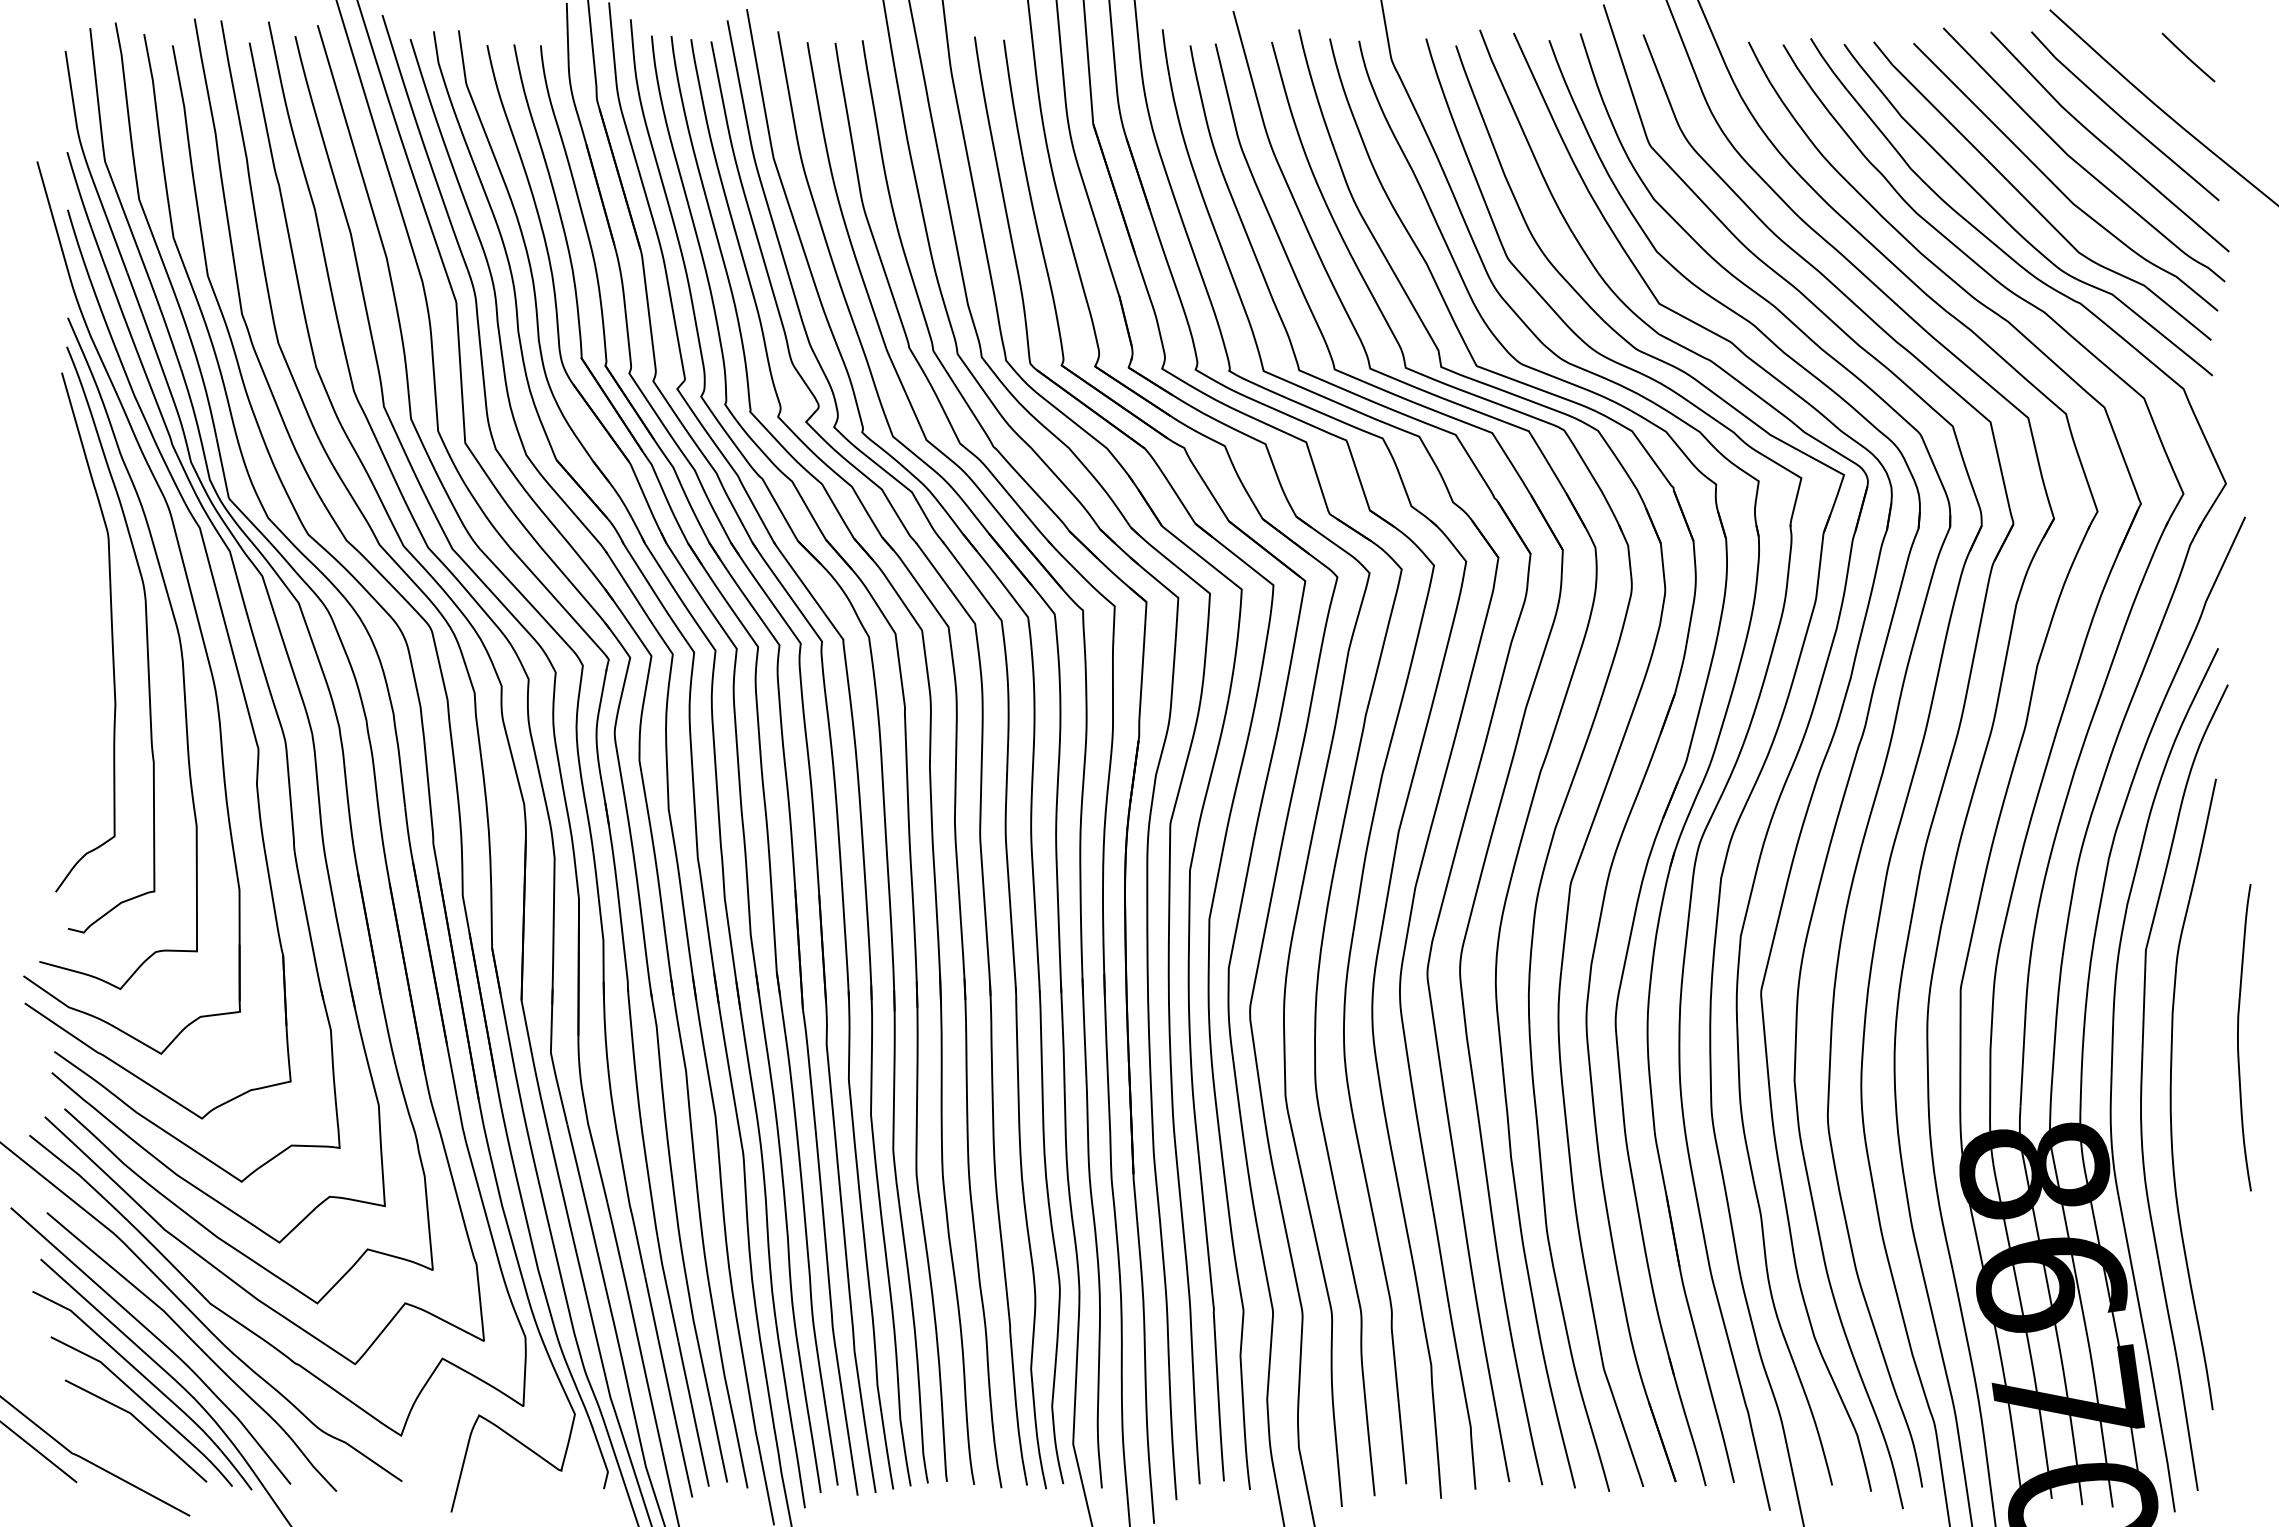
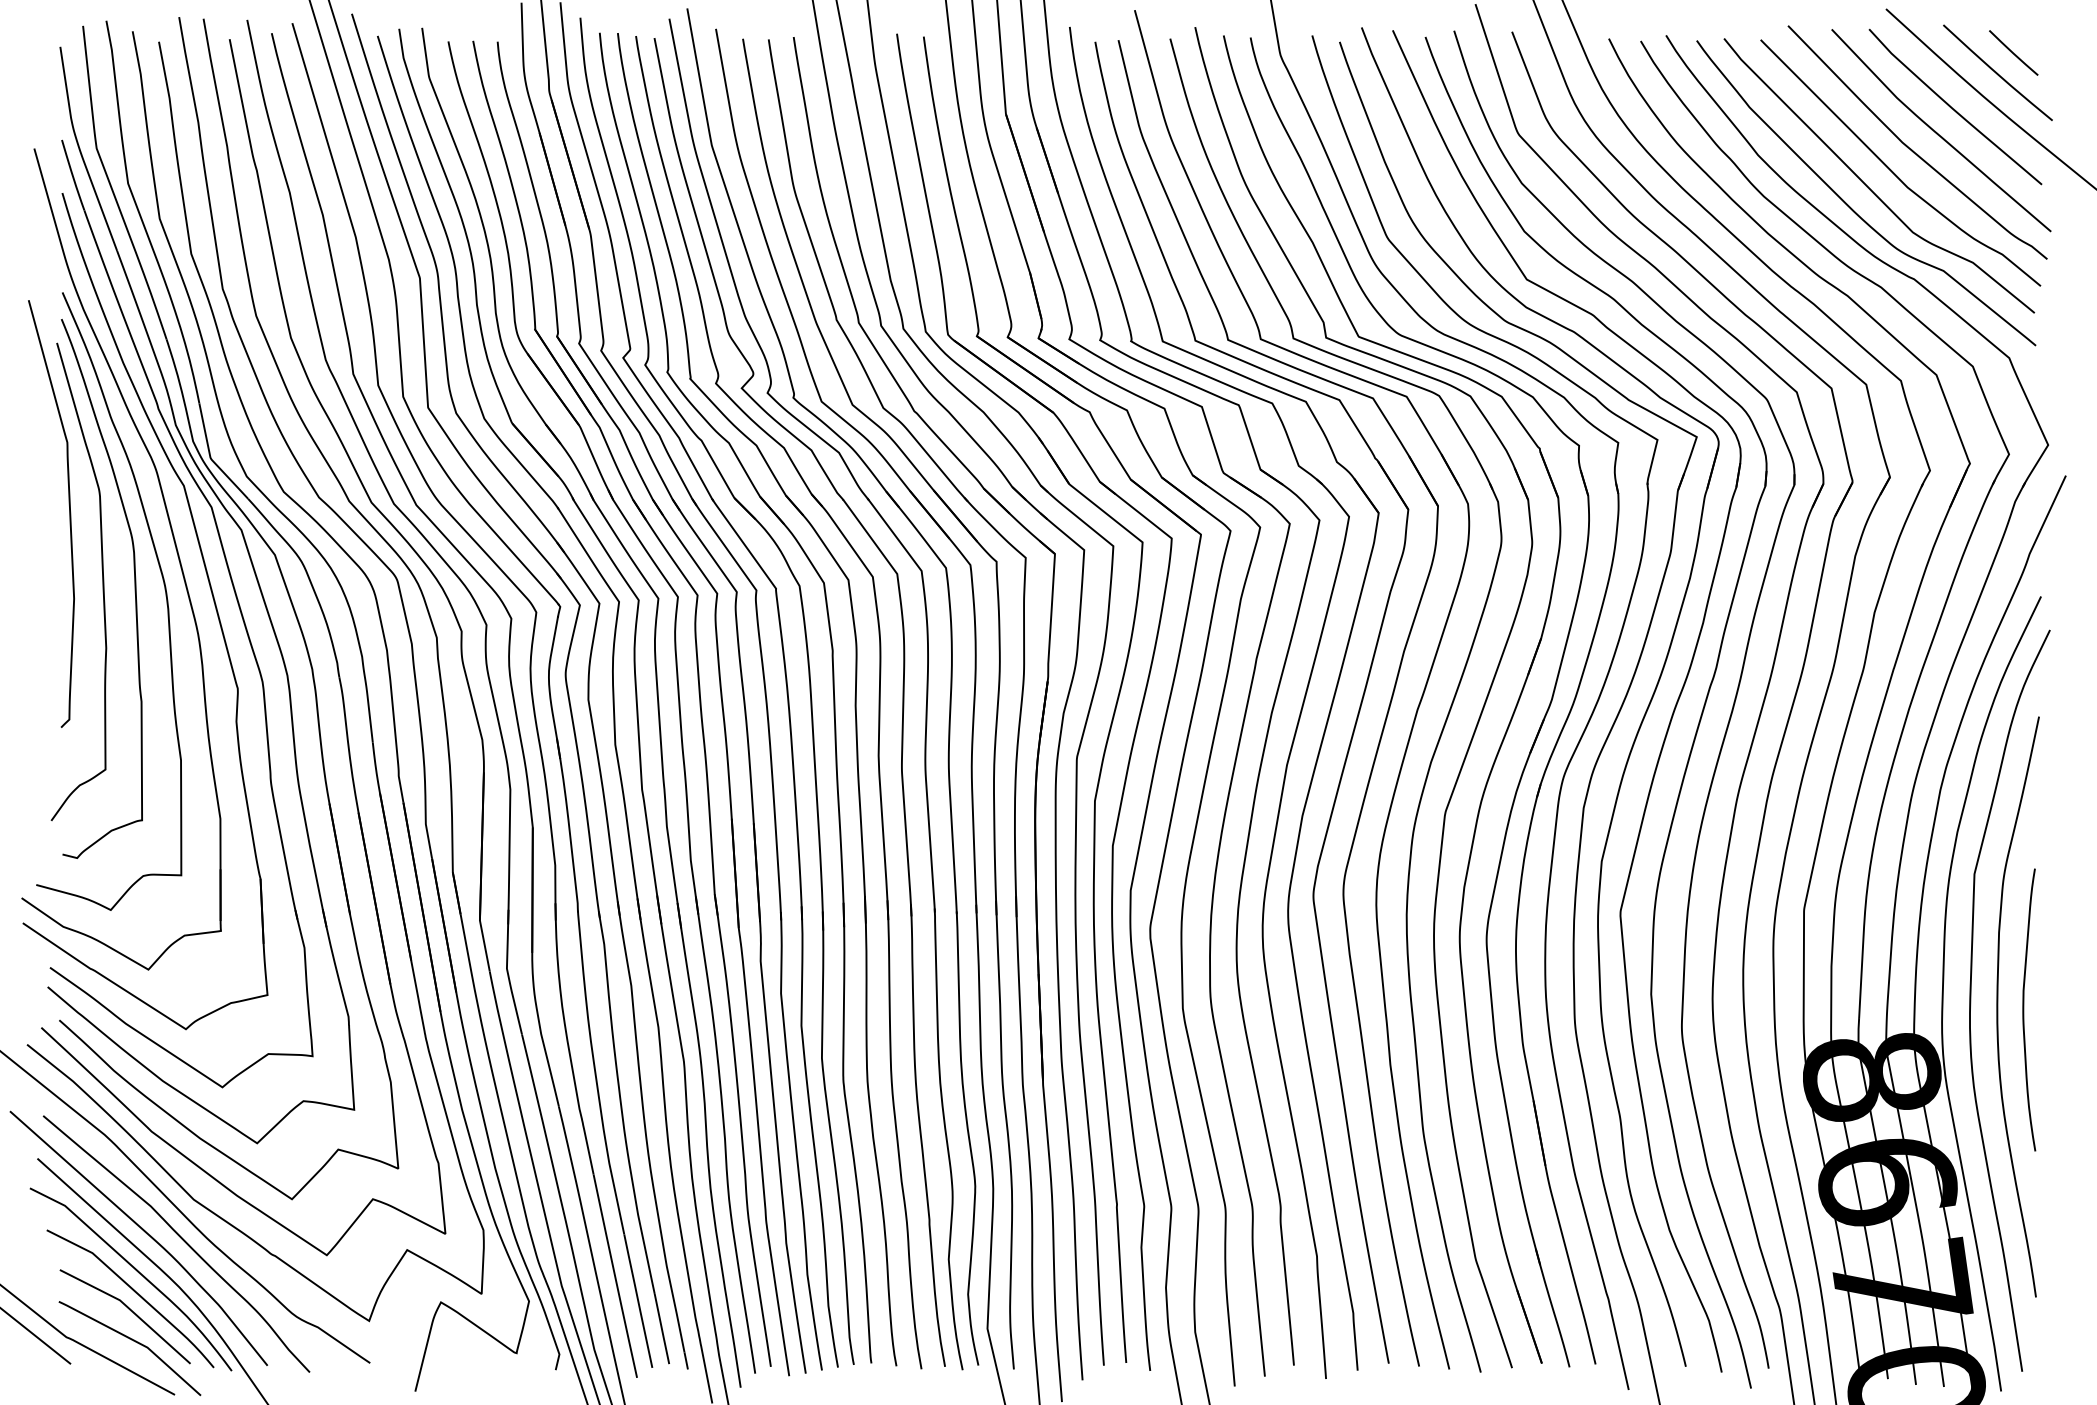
curve: (2170, 78) -> (1997, 72), added
curve: (75, 558) -> (69, 513), added
curve: (2238, 1037) -> (2023, 1009), moved
line: (144, 1457) -> (133, 1341), added

